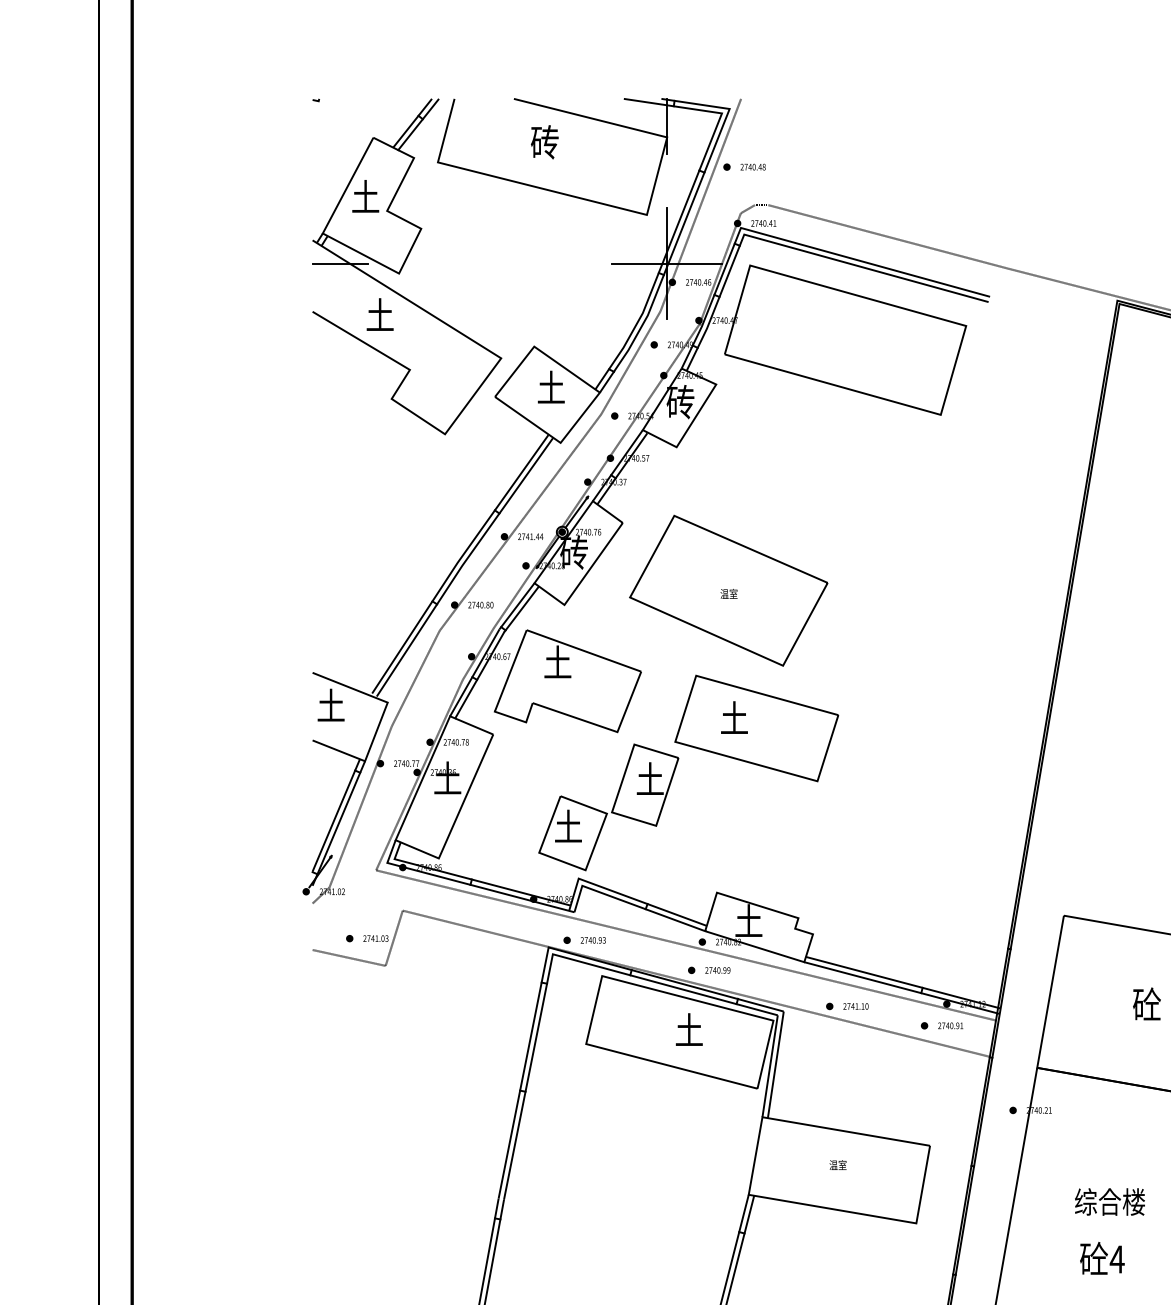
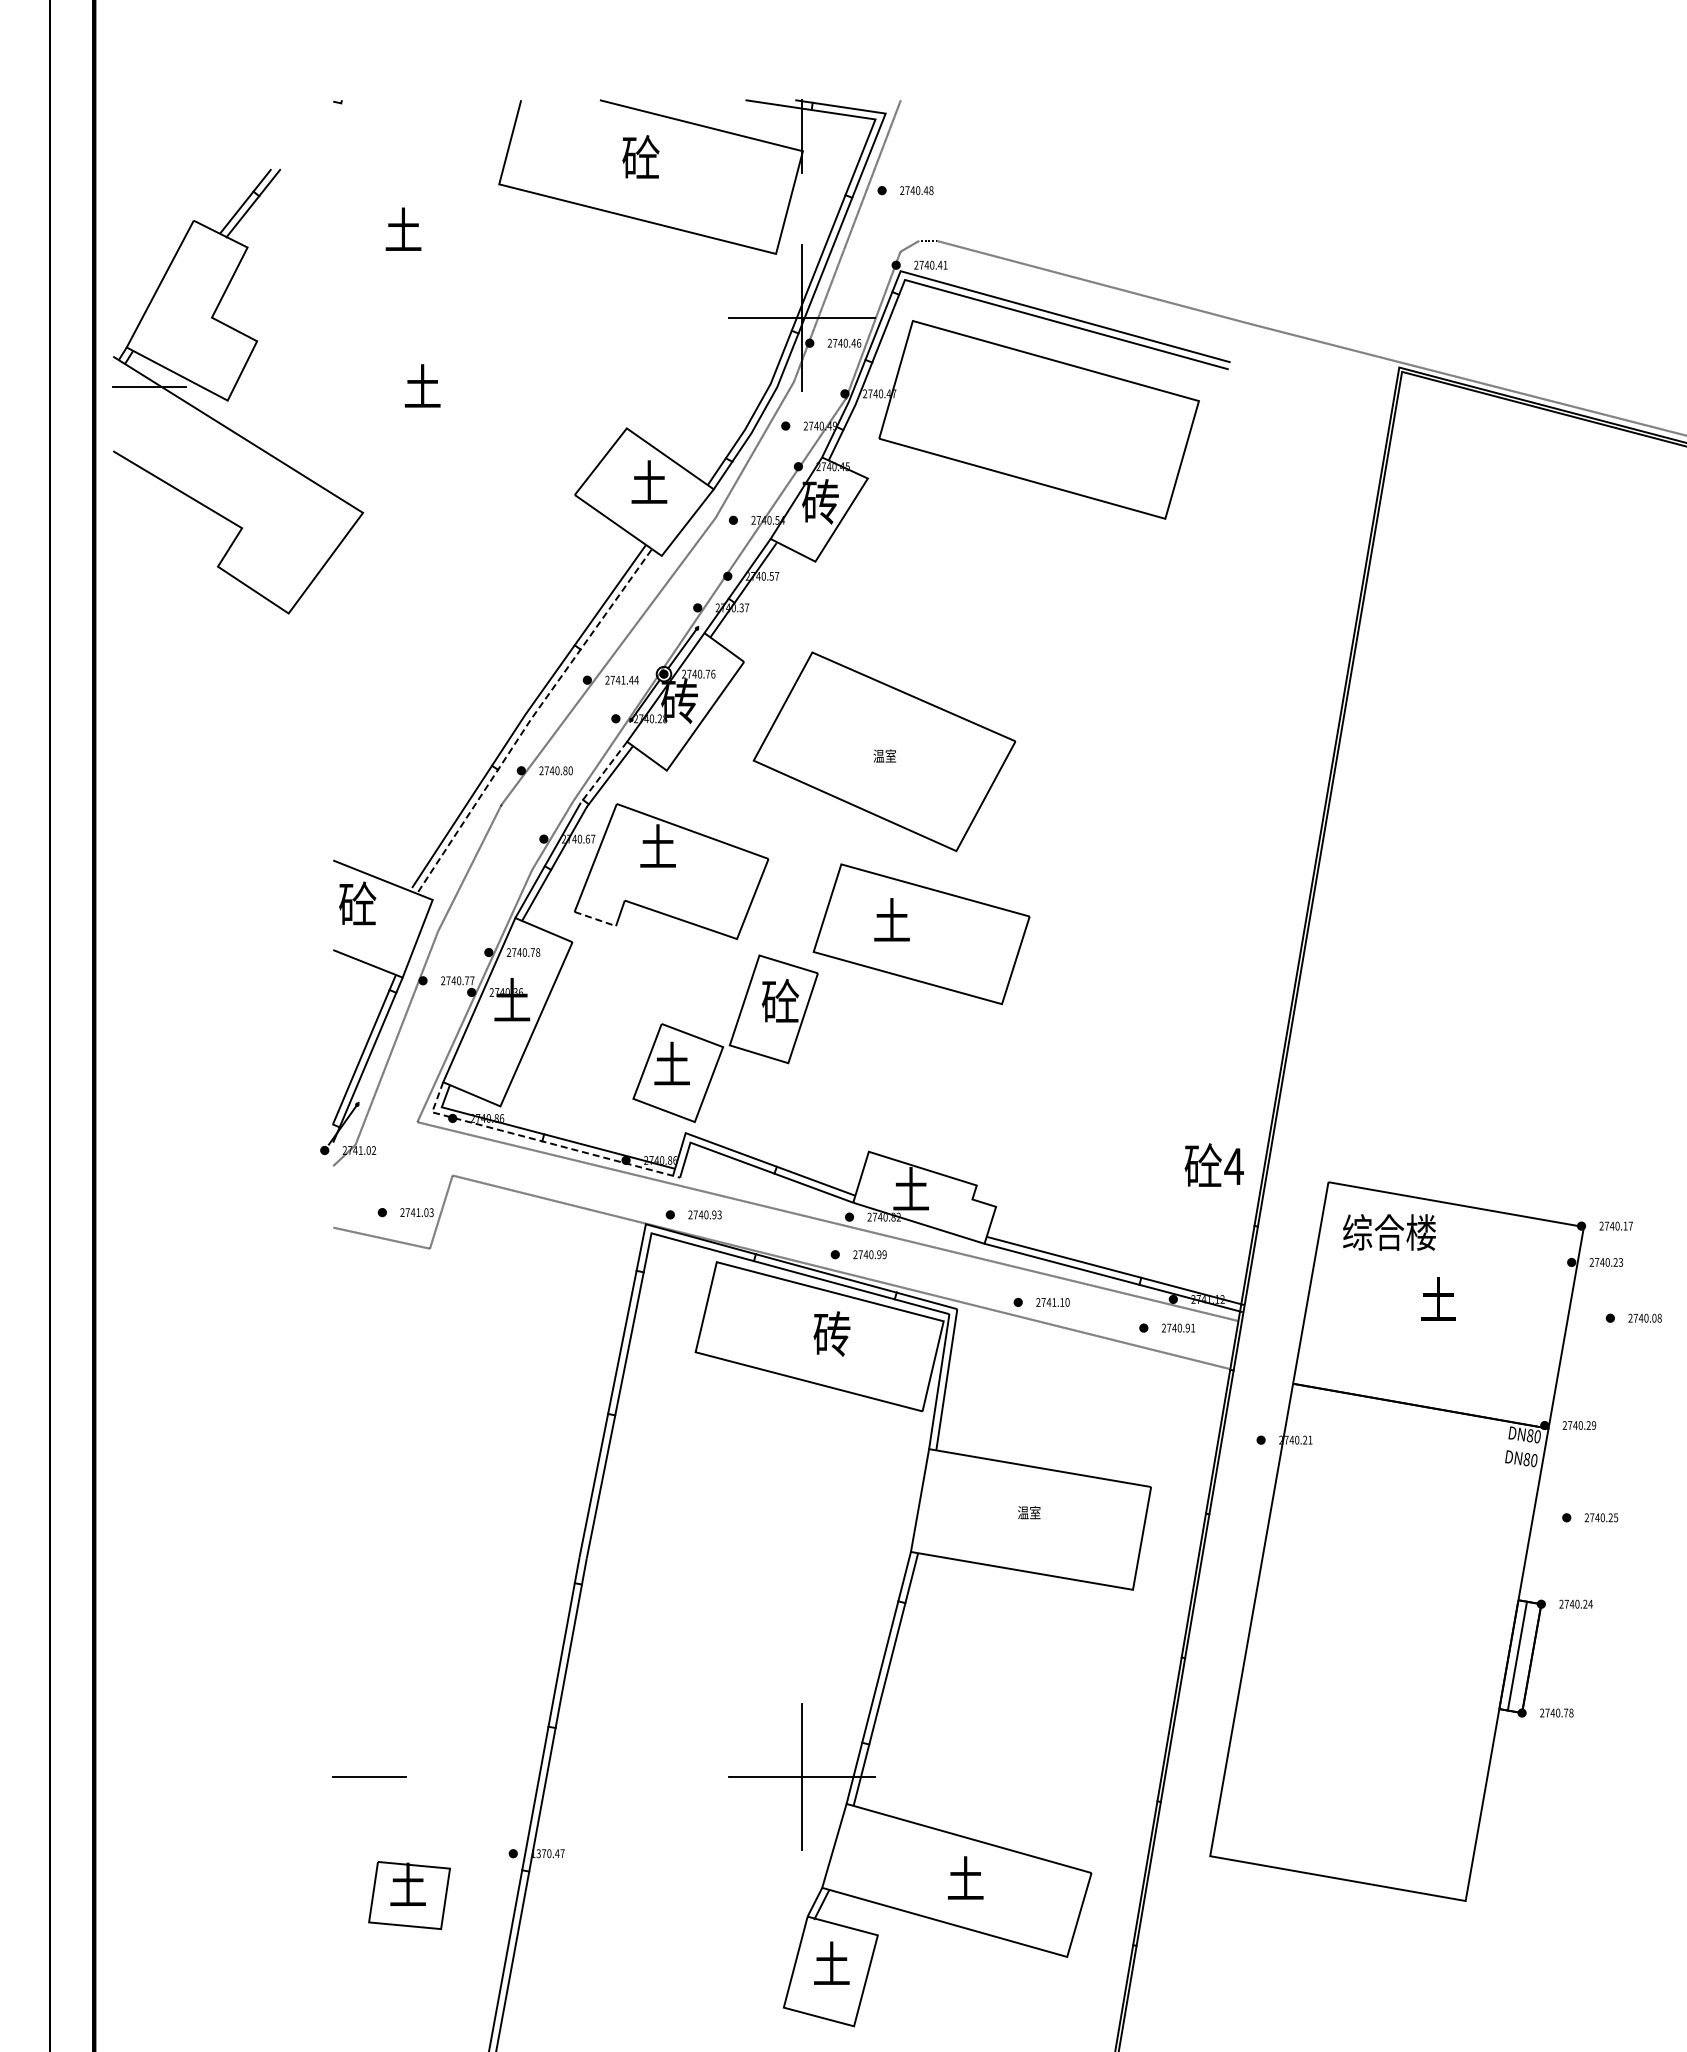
text: (544, 142) -> (640, 157), 砖 -> 砼
part: (407, 266) -> (238, 391), moved
line: (462, 565) -> (531, 718), solid -> dashed
line: (516, 606) -> (603, 772), solid -> dashed
text: (330, 705) -> (357, 903), 土 -> 砼
line: (510, 717) -> (595, 919), solid -> dashed
text: (650, 778) -> (780, 1000), 土 -> 砼
line: (469, 884) -> (540, 1140), solid -> dashed
text: (1147, 1003) -> (1438, 1298), 砼 -> 土
text: (688, 1029) -> (831, 1333), 土 -> 砖
text: (1110, 1202) -> (1389, 1232), moved
text: (1101, 1257) -> (1213, 1164), moved

